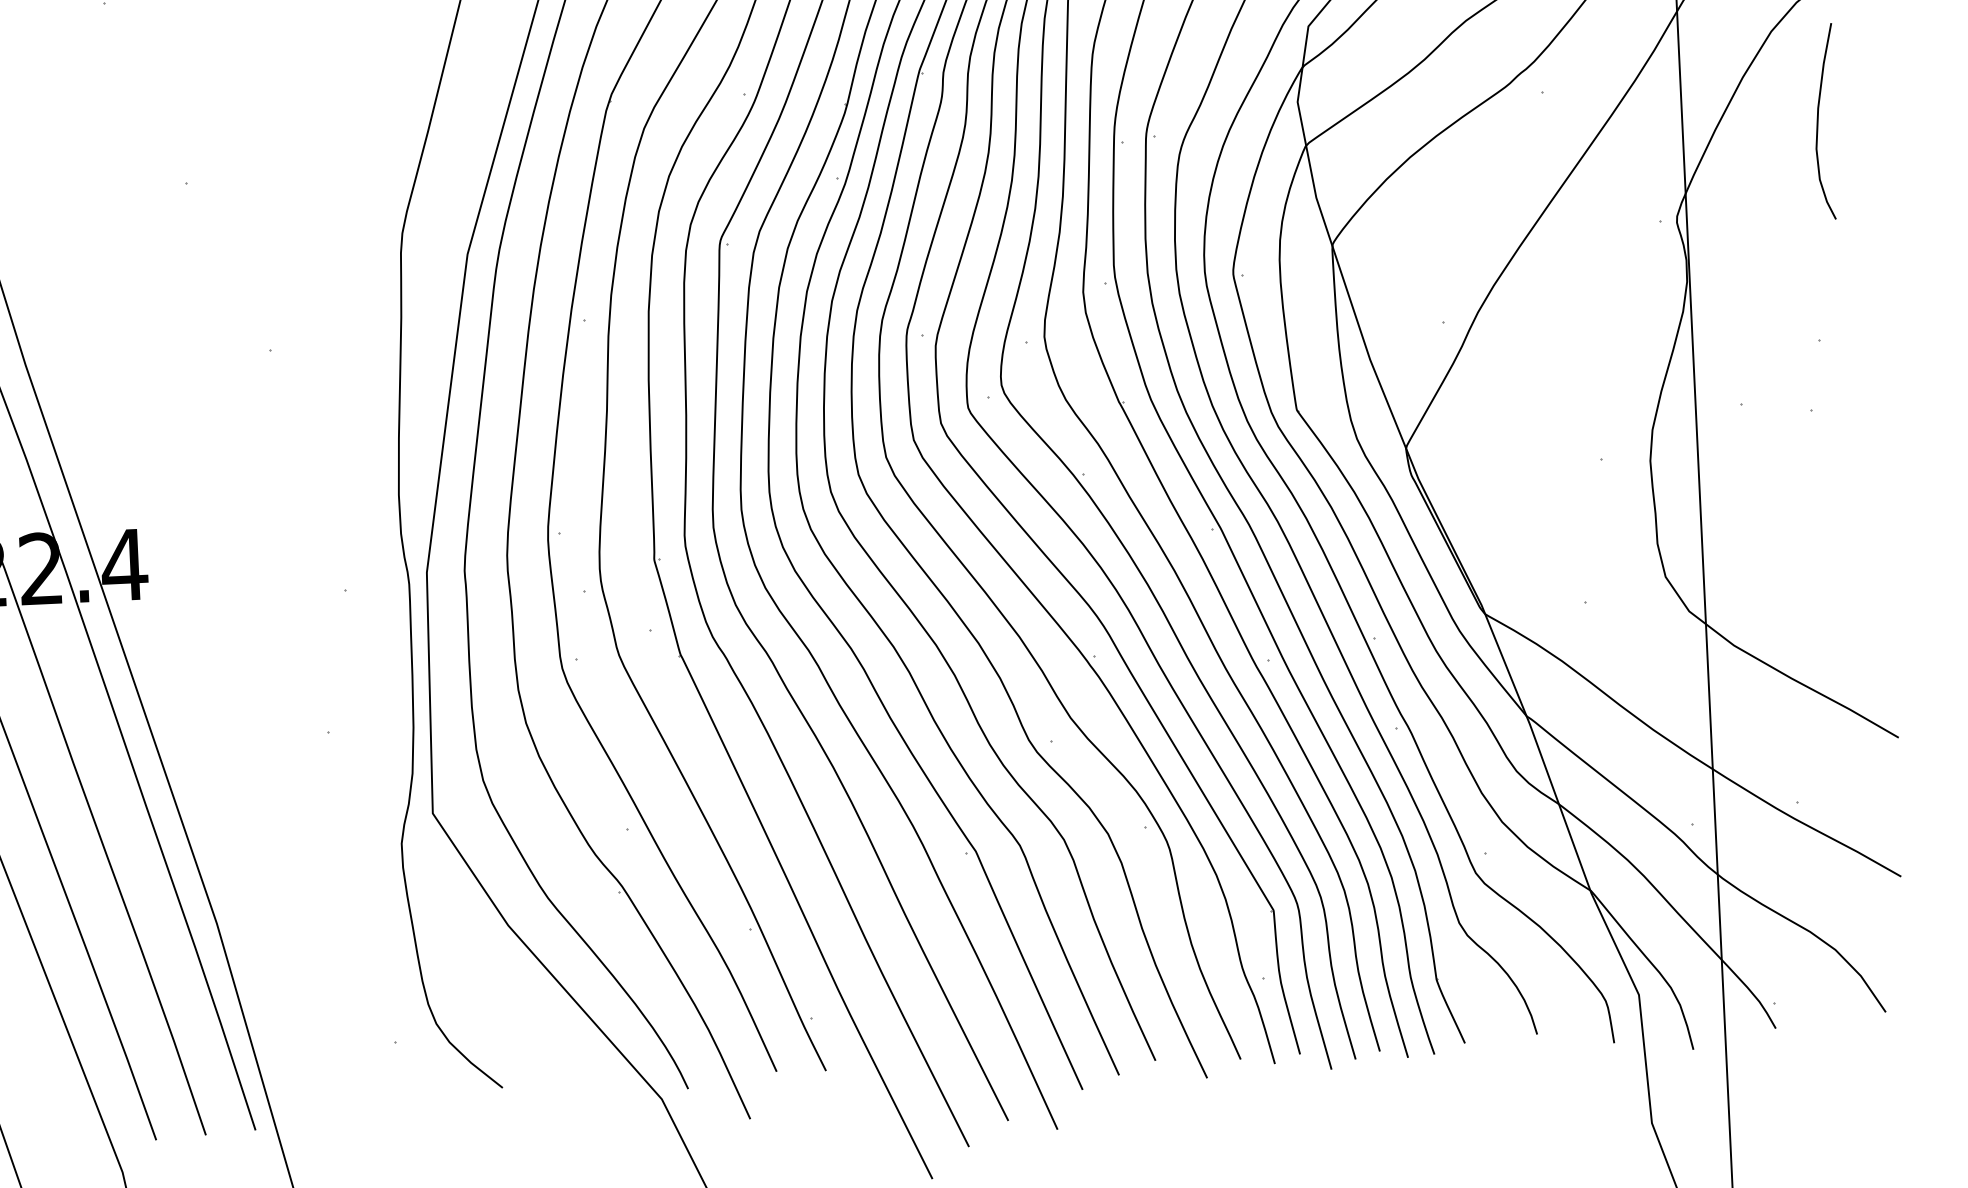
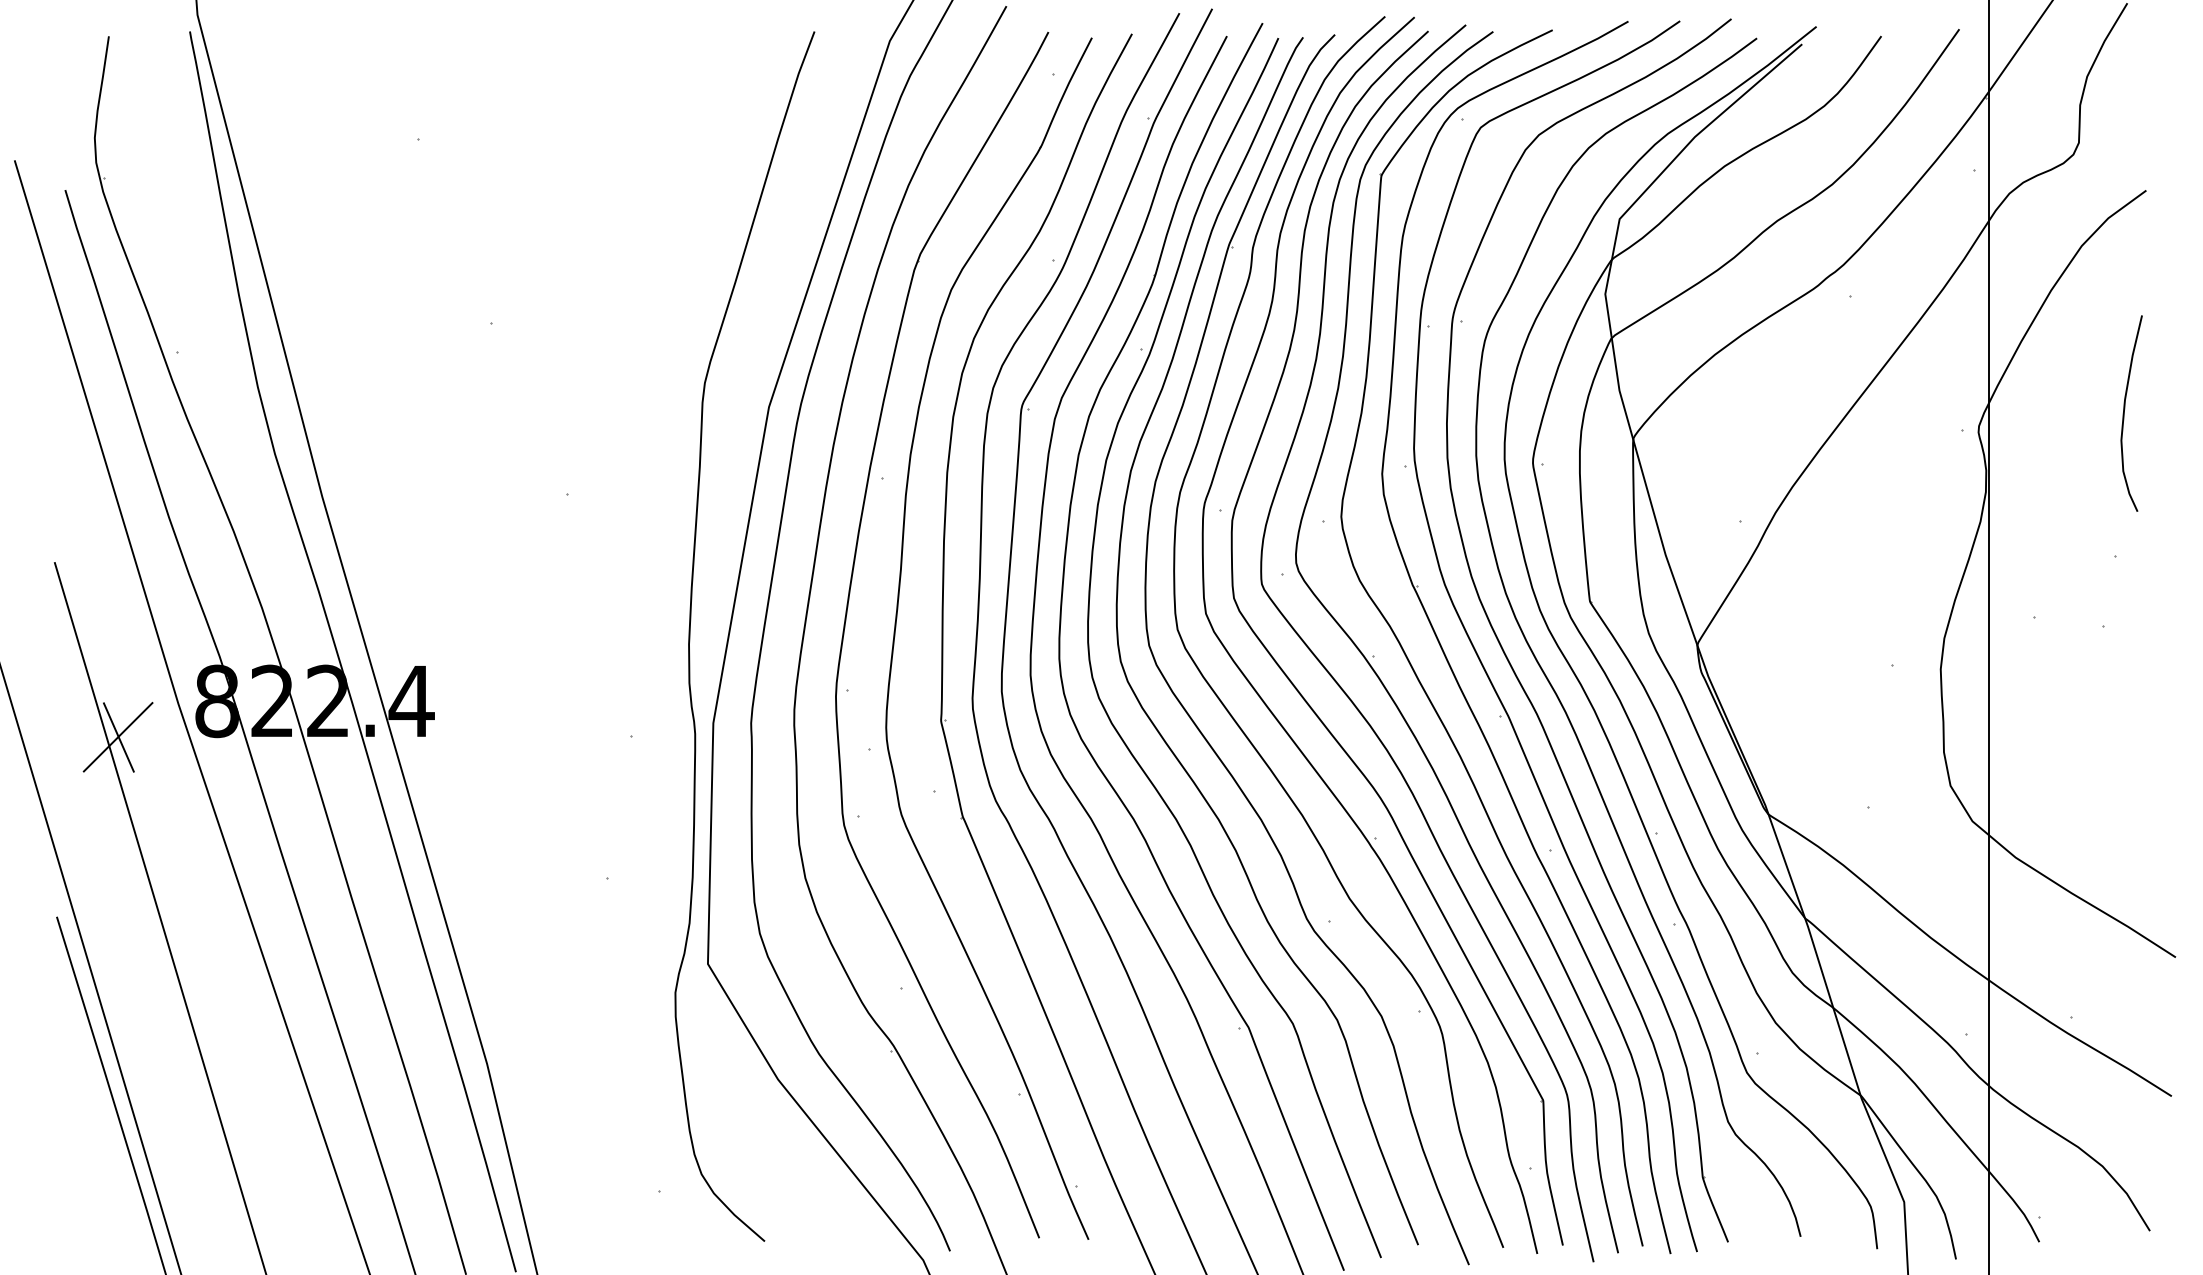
curve: (1818, 121) -> (2124, 413), moved

